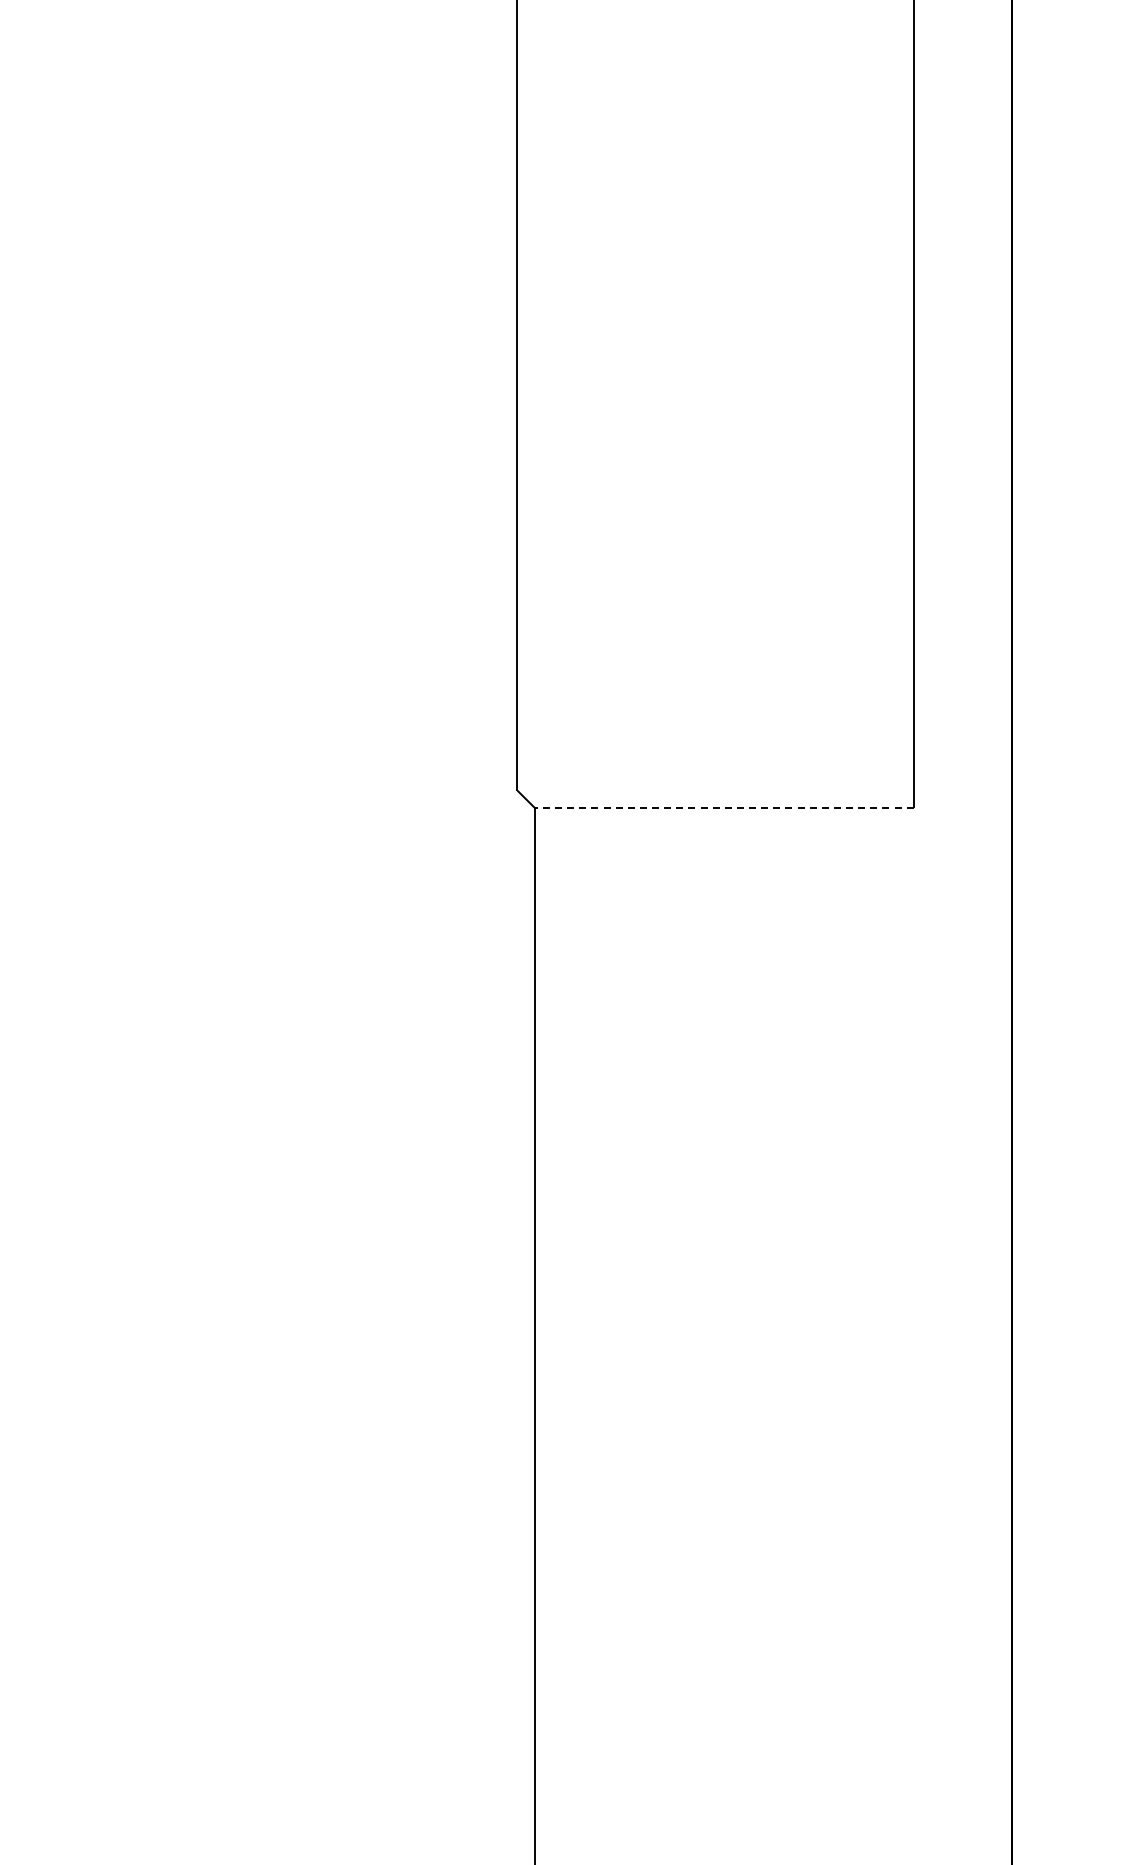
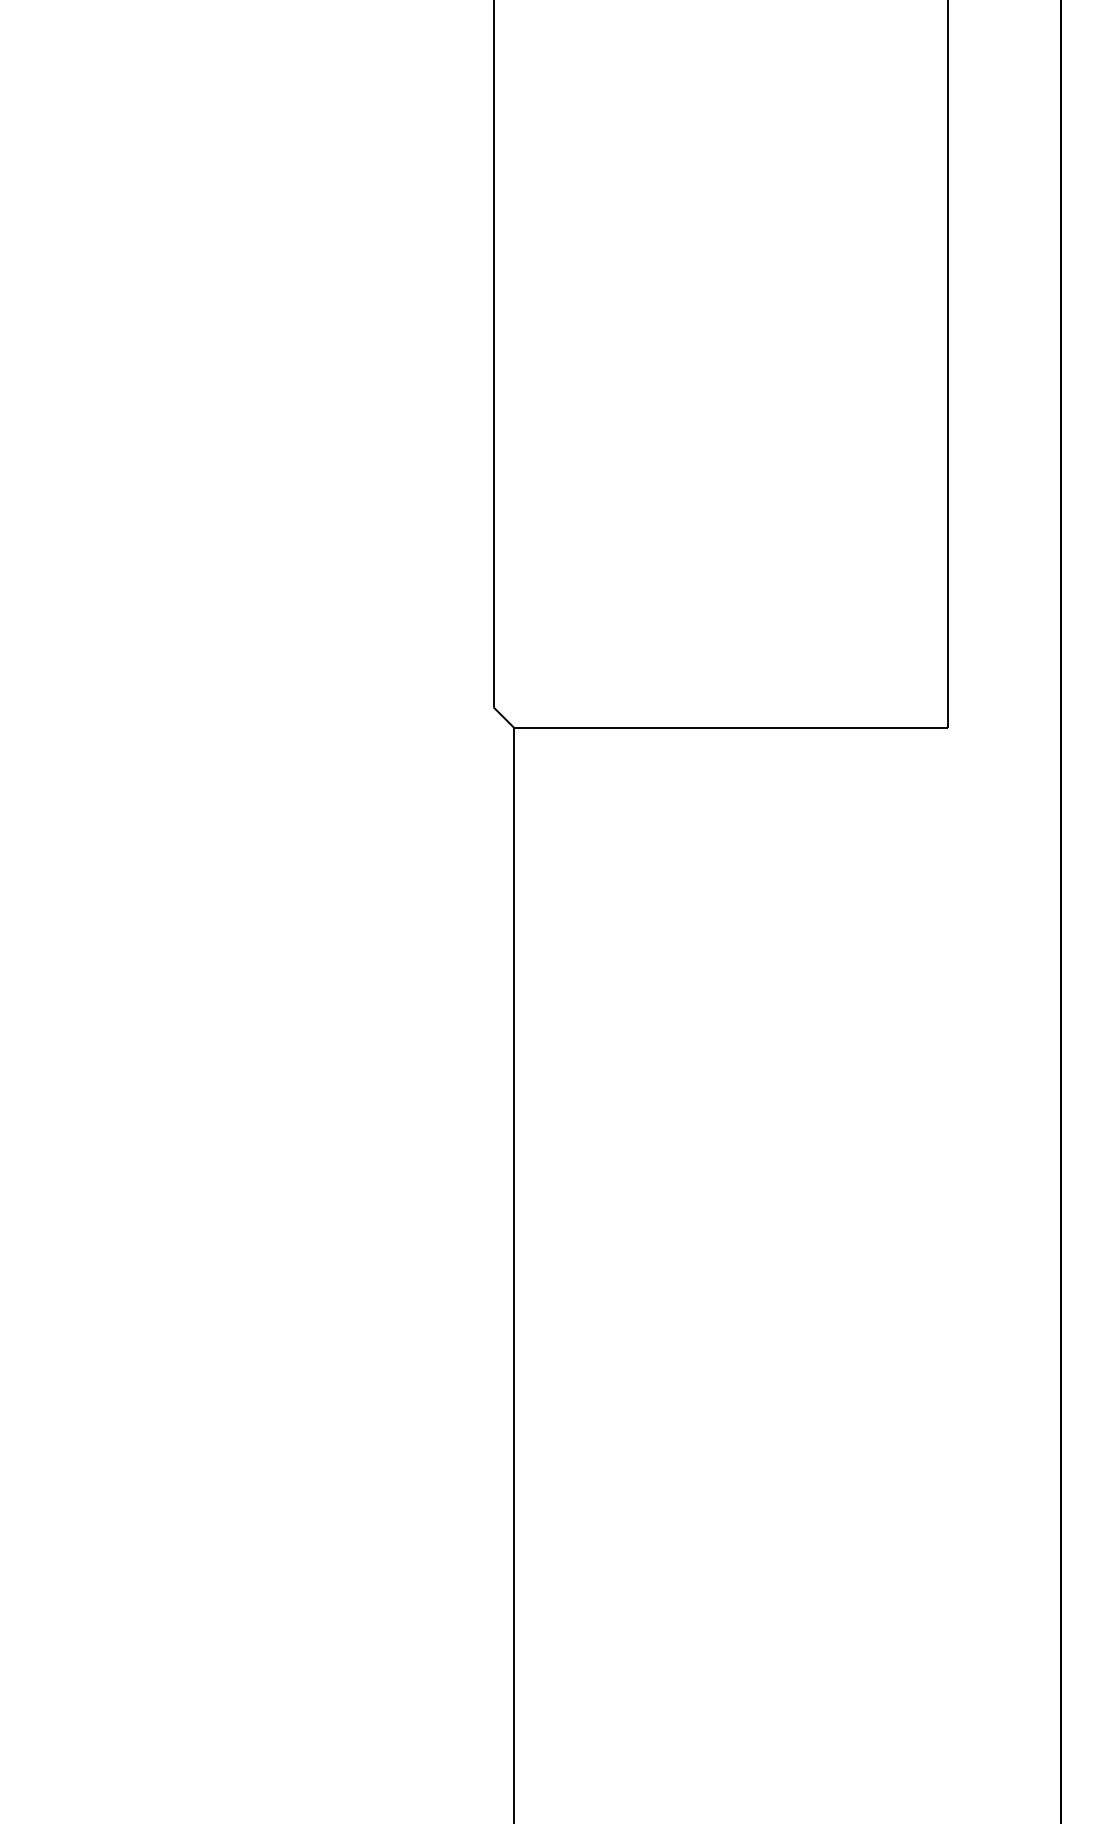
line: (724, 808) -> (731, 727), dashed -> solid

